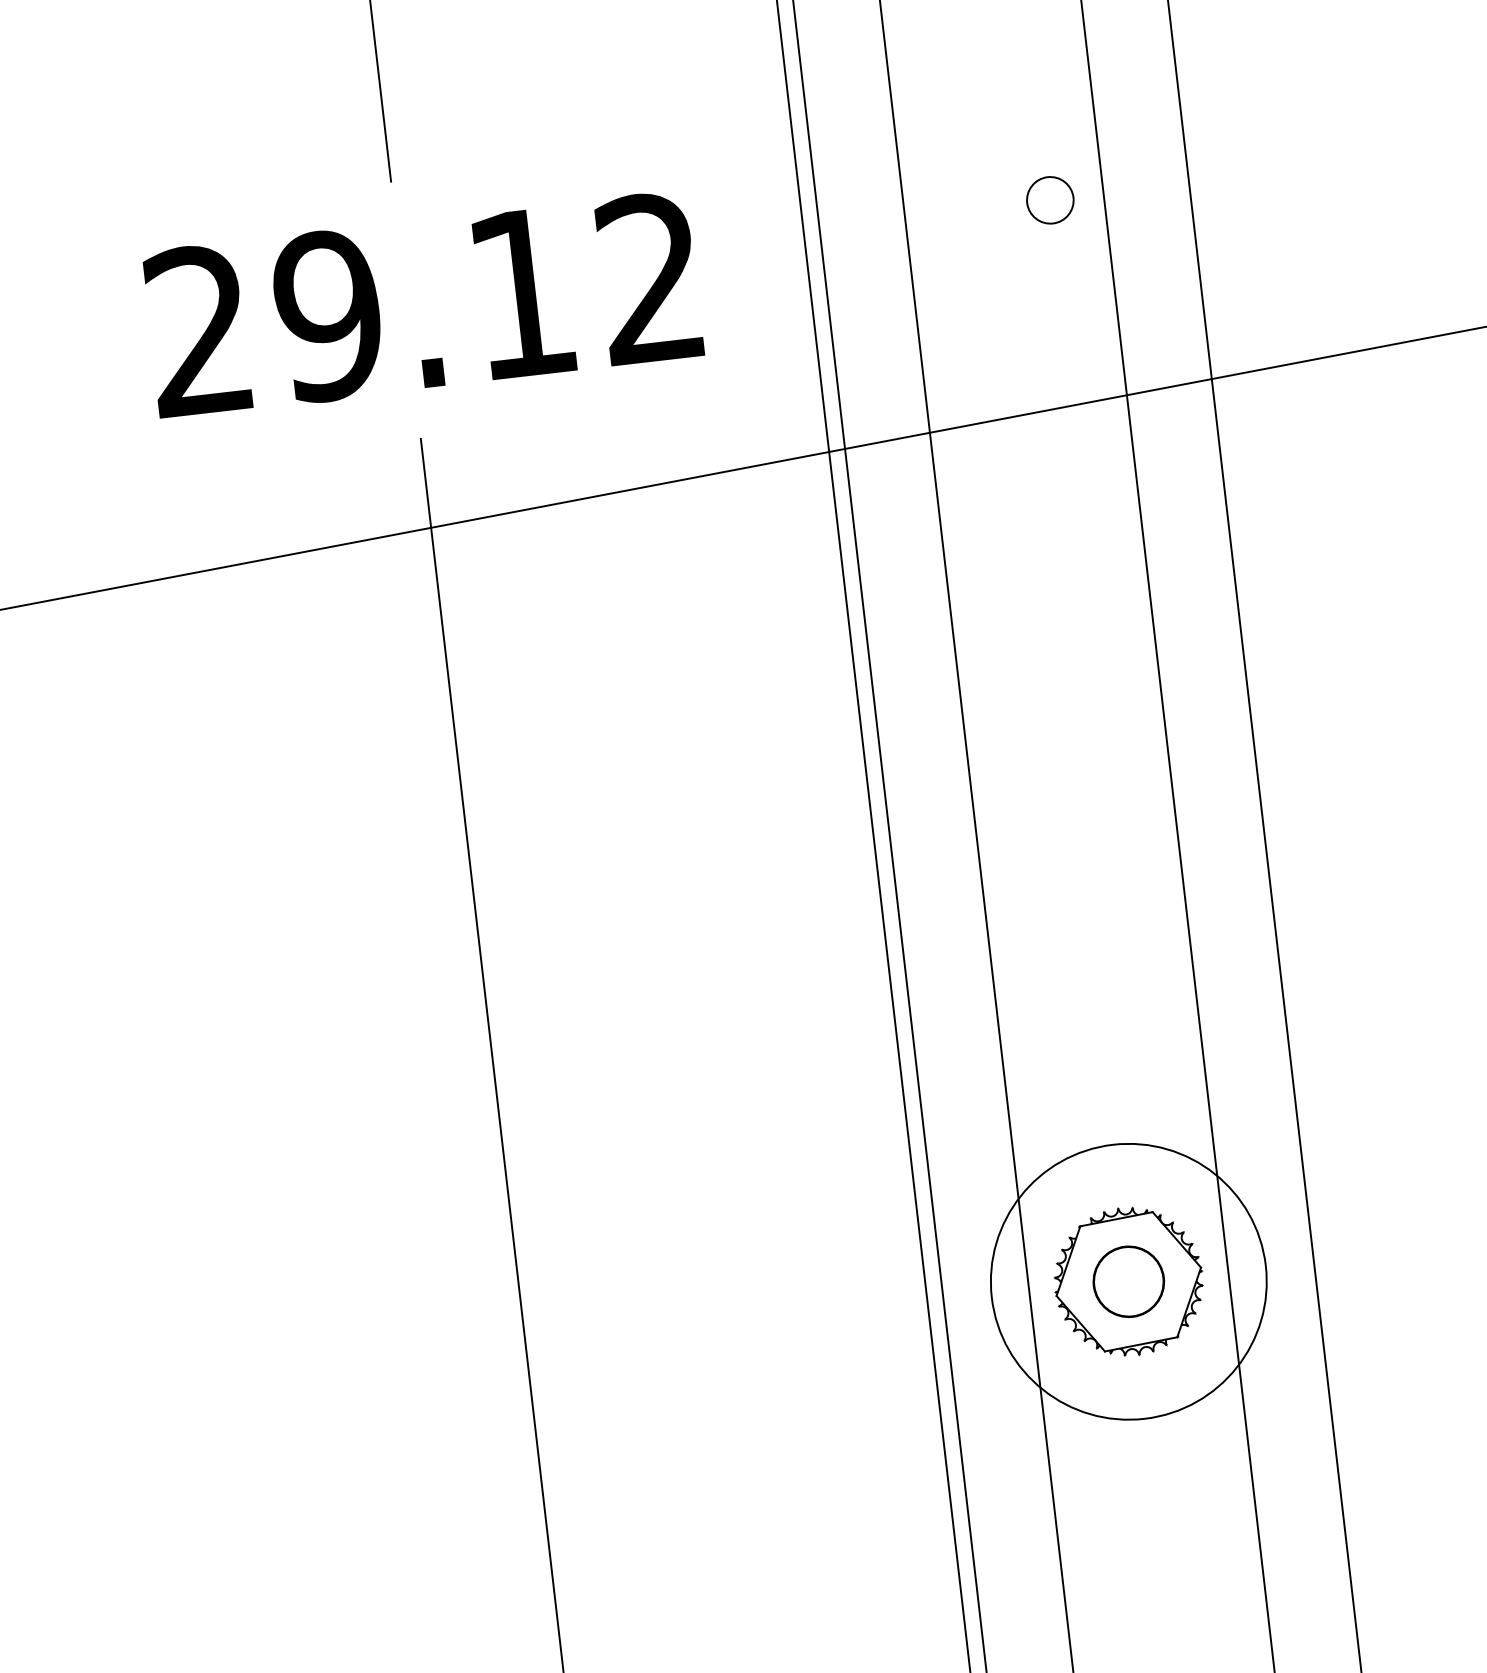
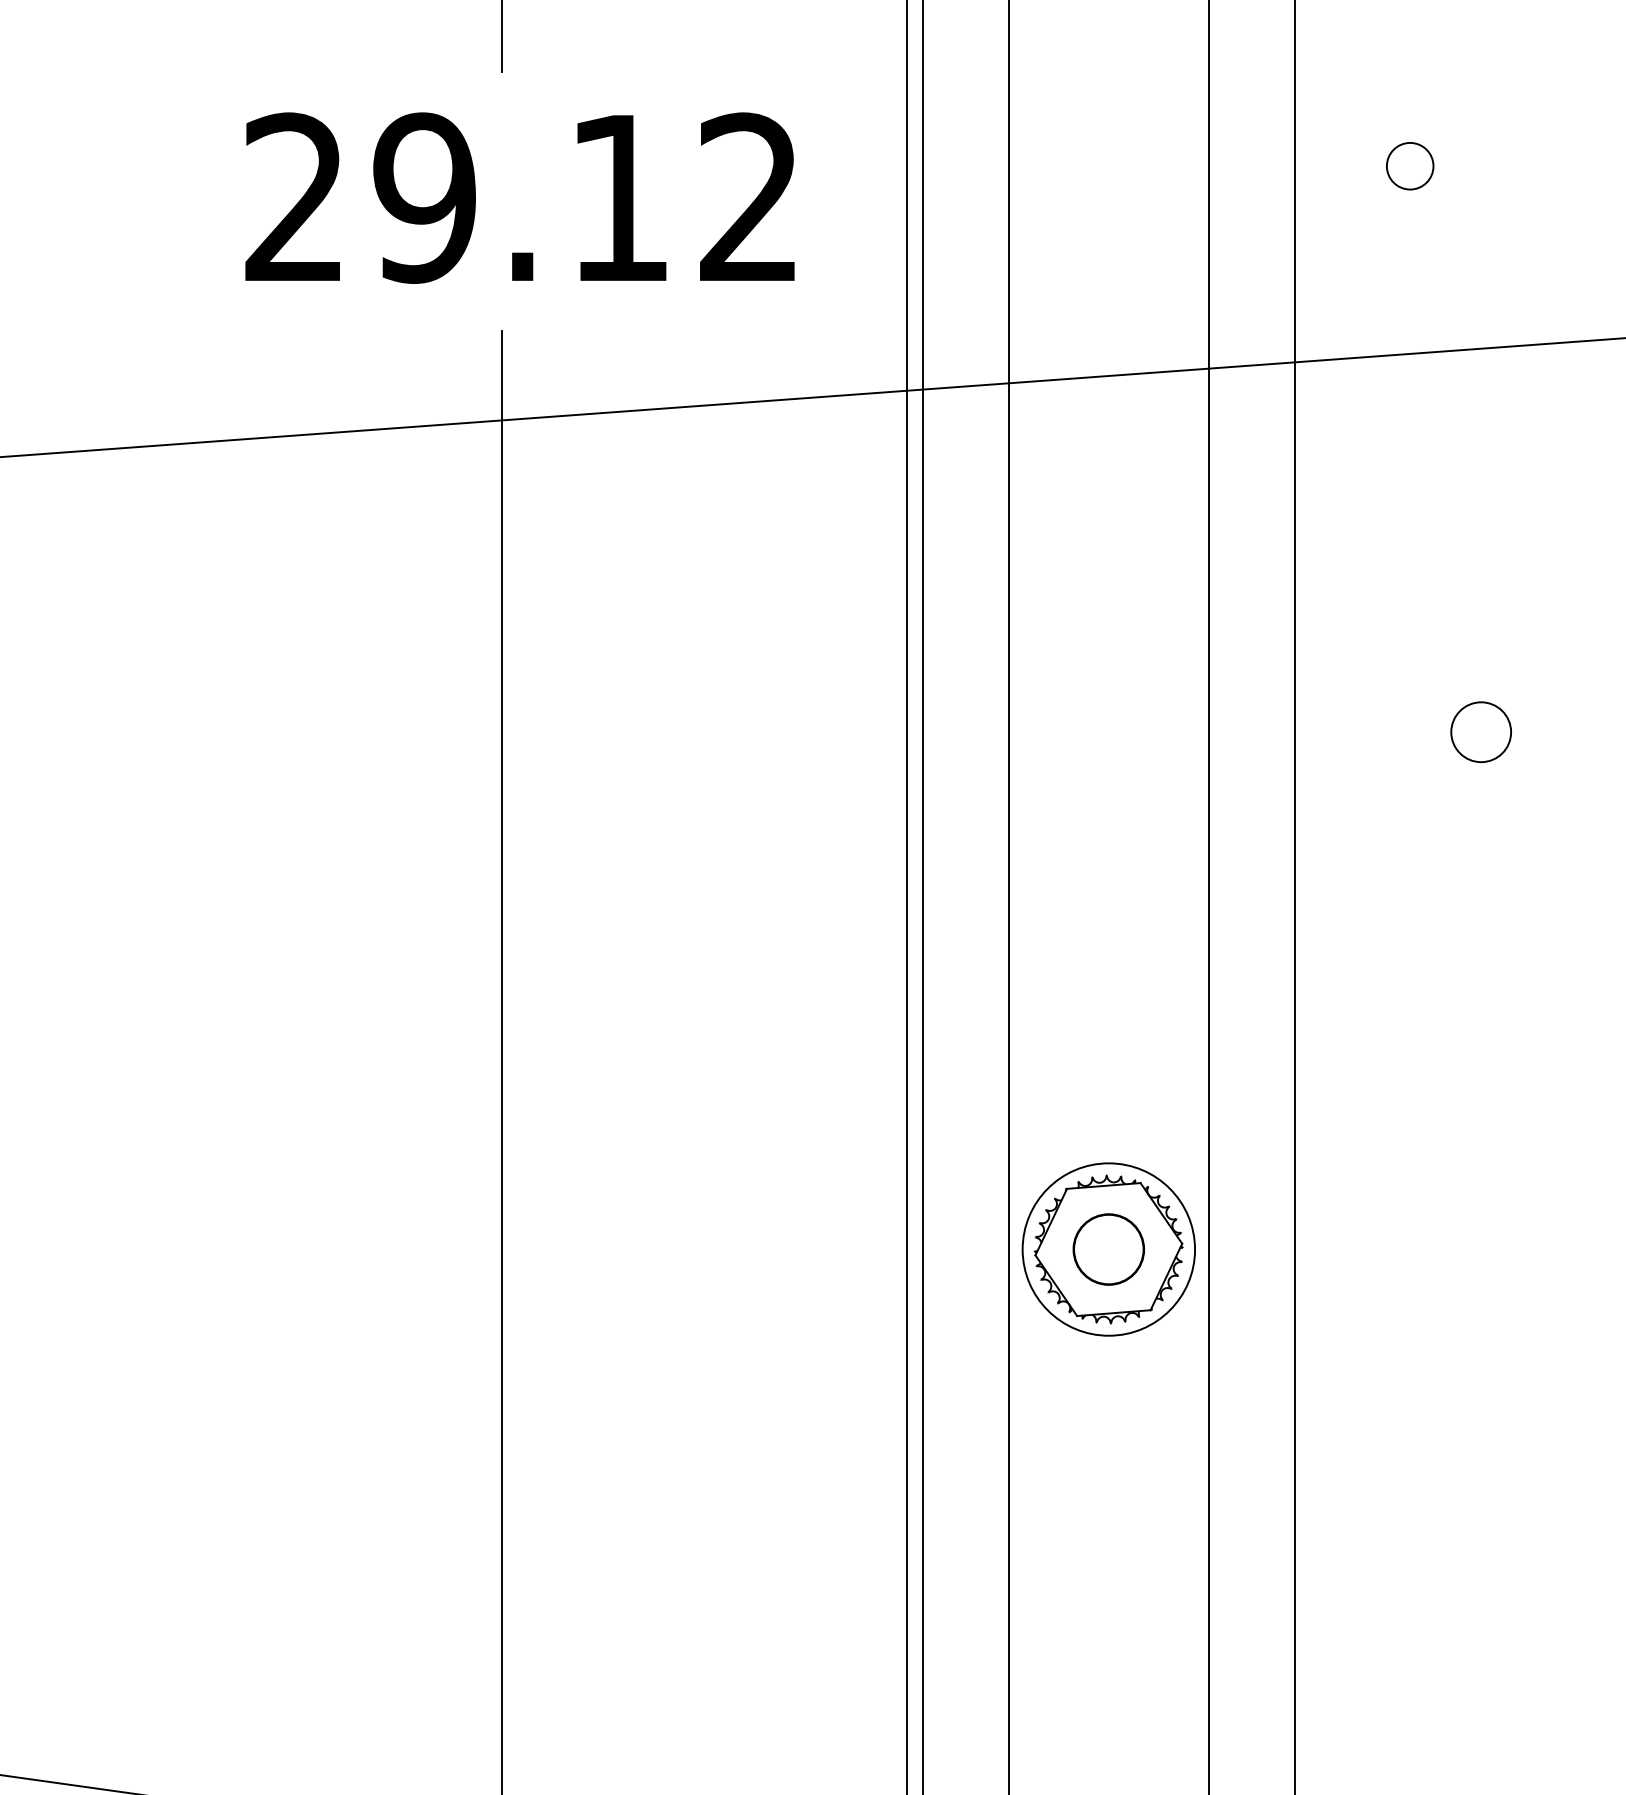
circle: (1050, 200) -> (1410, 166), moved
circle: (1438, 724) -> (1480, 731), added
circle: (1128, 1281) -> (1108, 1249), size x0.62

